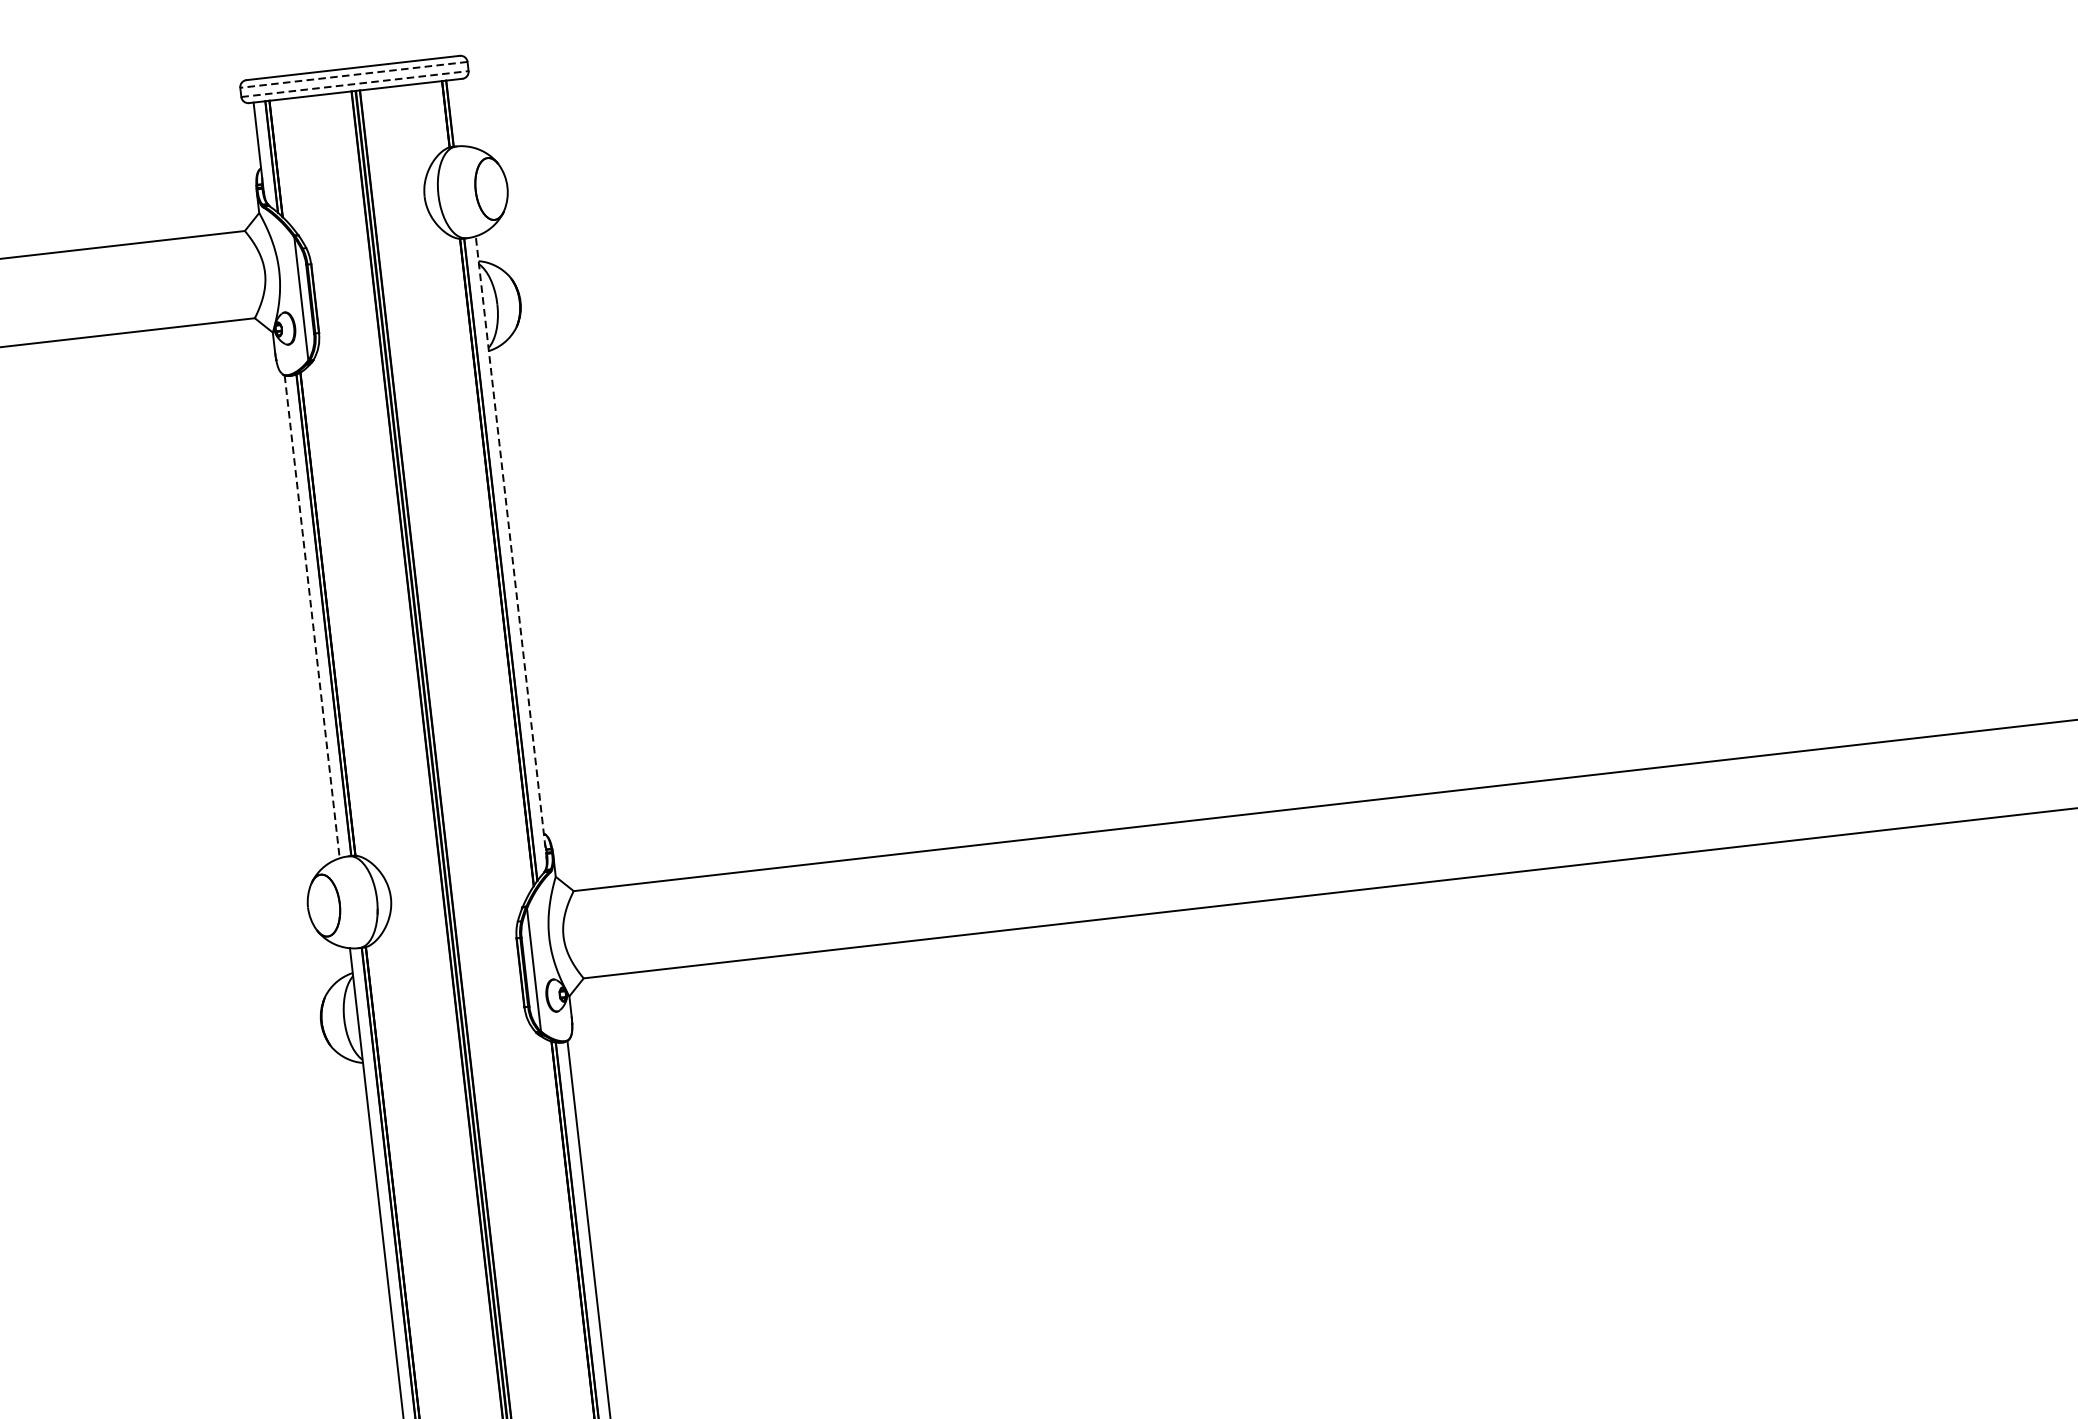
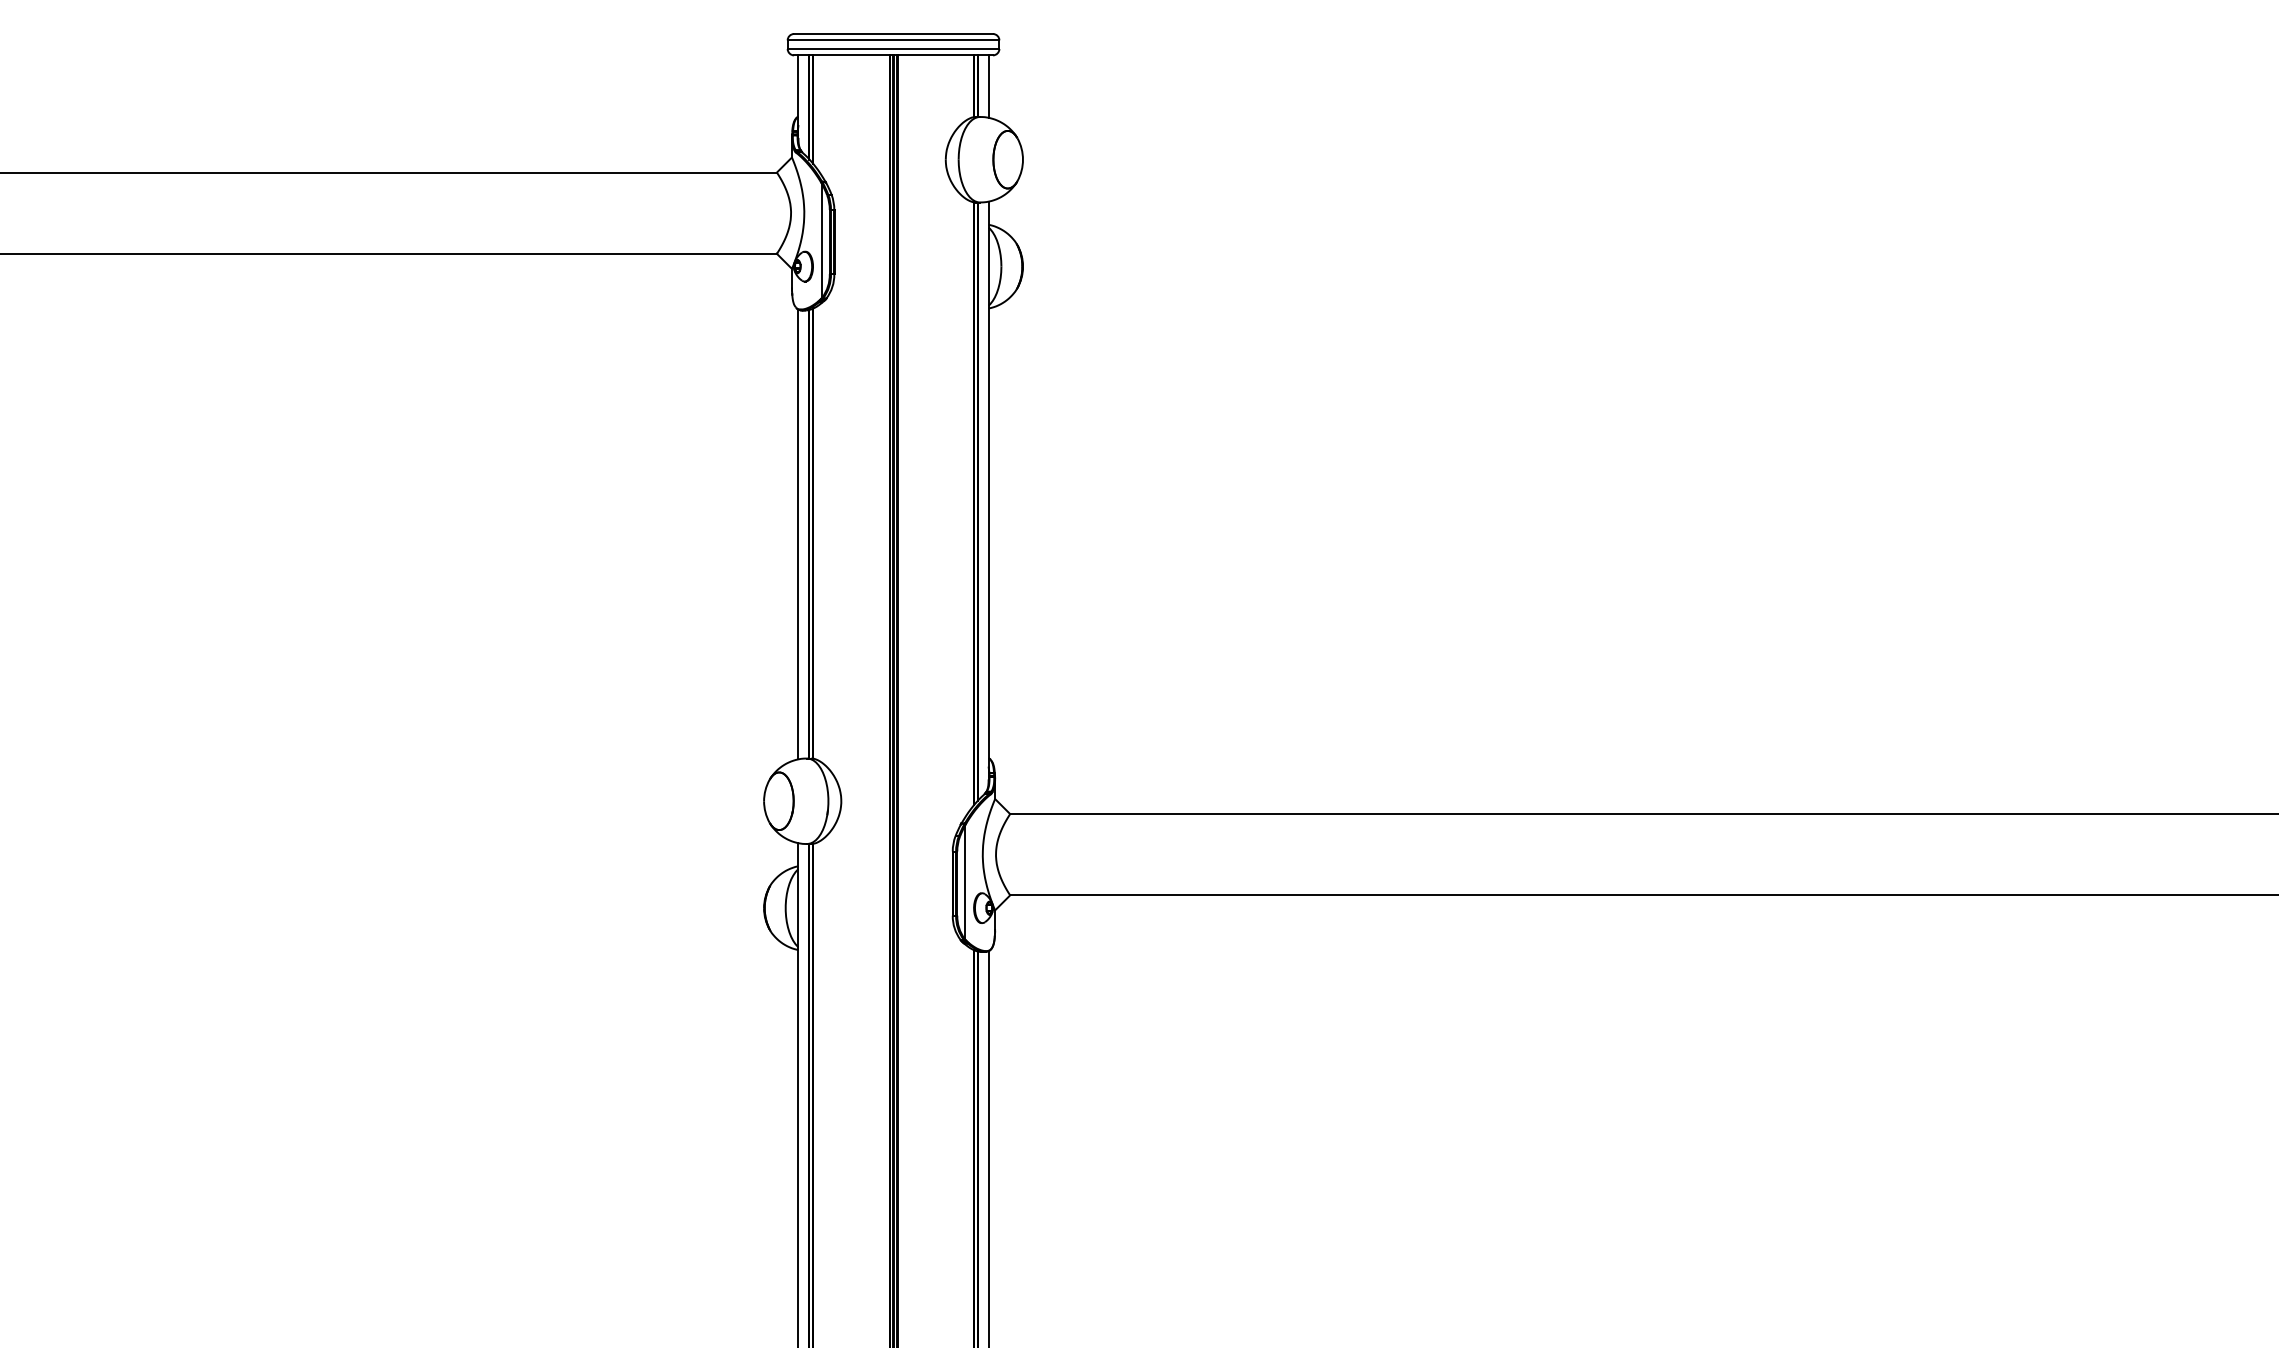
line: (353, 74) -> (893, 40), dashed -> solid
line: (354, 83) -> (893, 48), dashed -> solid
line: (461, 112) -> (988, 86), added
line: (511, 547) -> (988, 491), dashed -> solid
line: (312, 616) -> (798, 534), dashed -> solid

